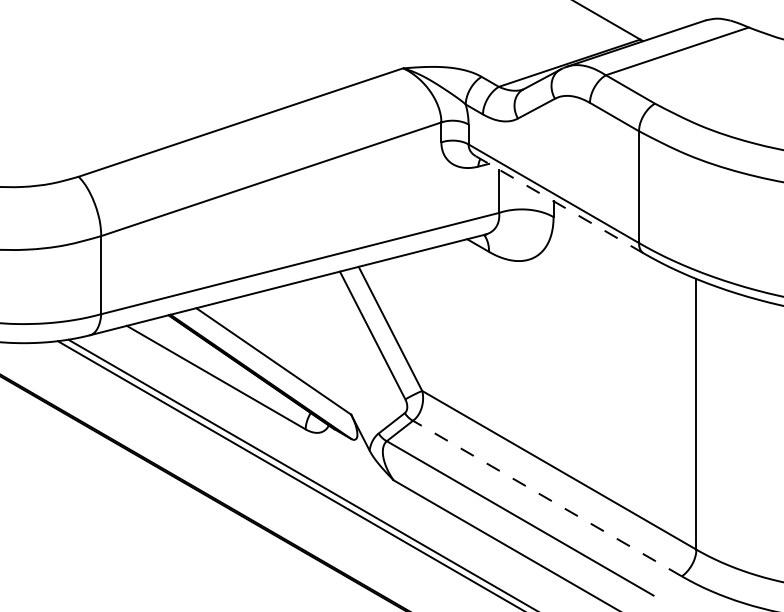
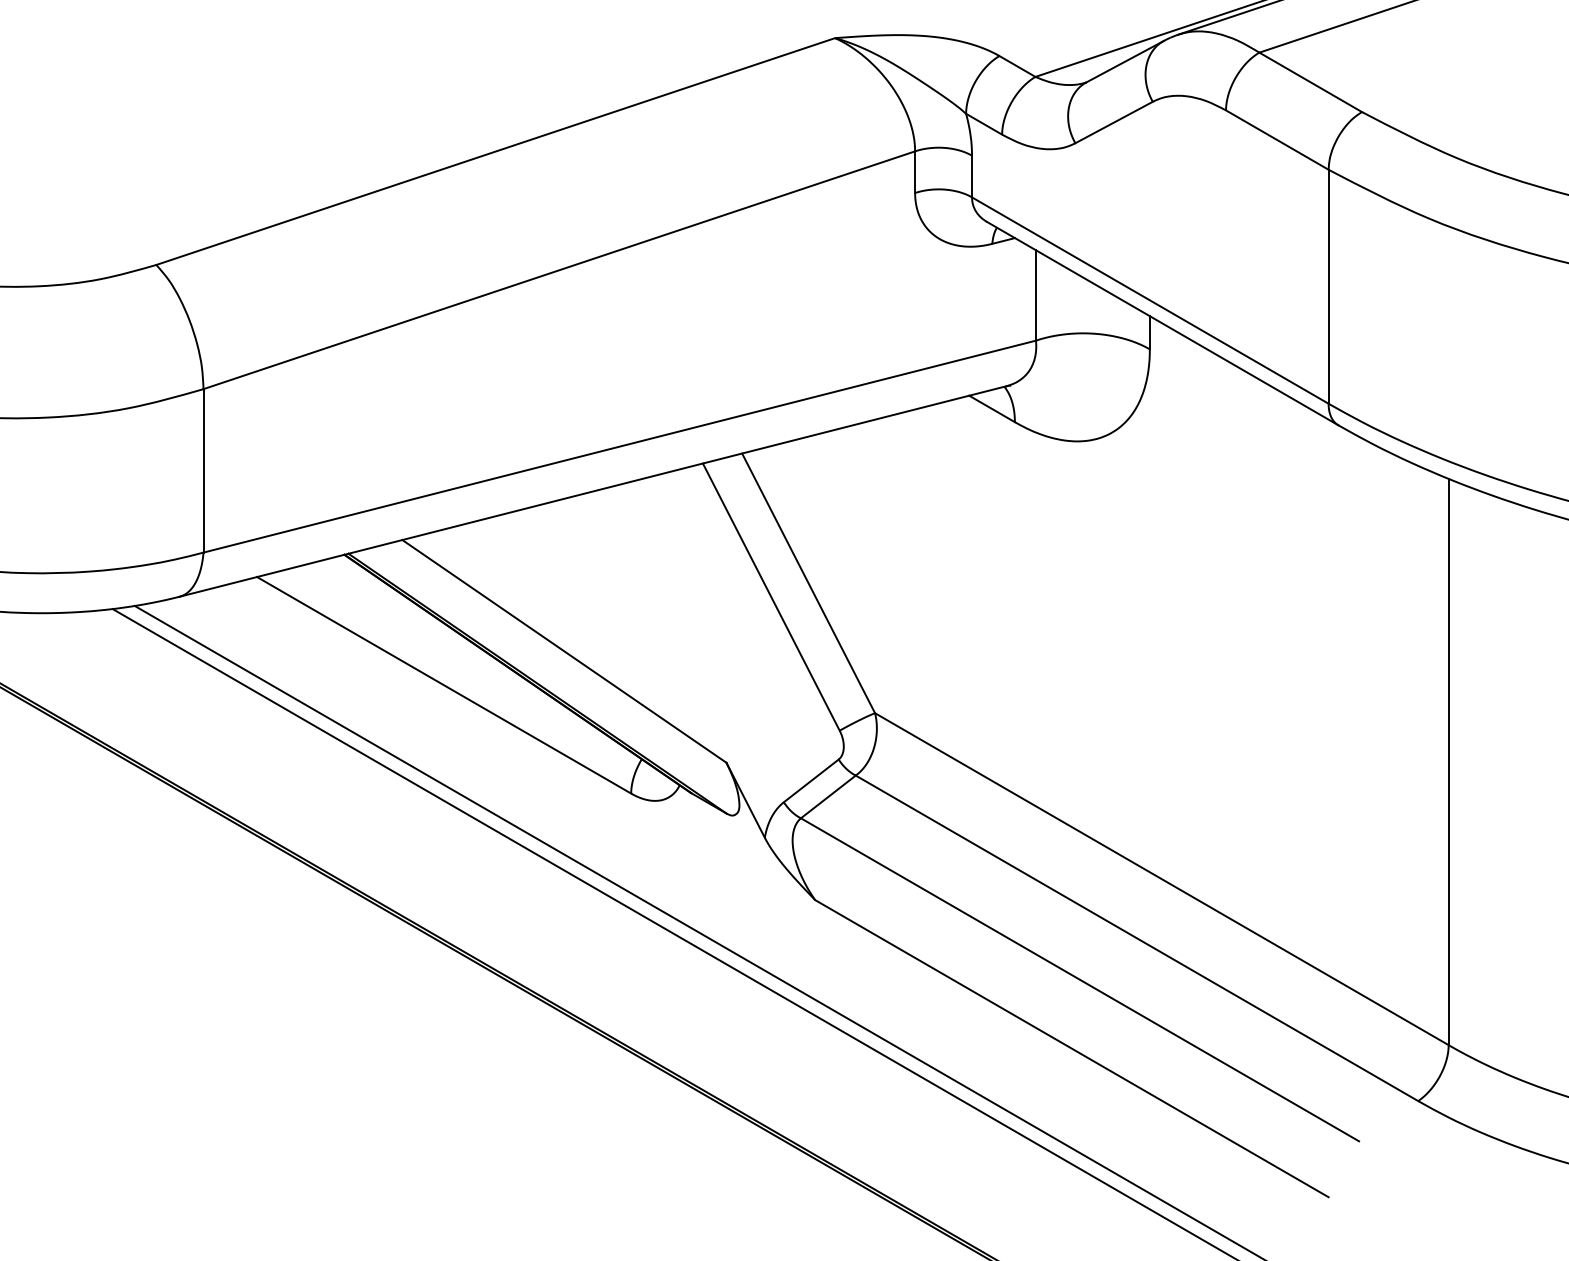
line: (559, 204) -> (1162, 323), dashed -> solid
line: (547, 498) -> (1137, 938), dashed -> solid

